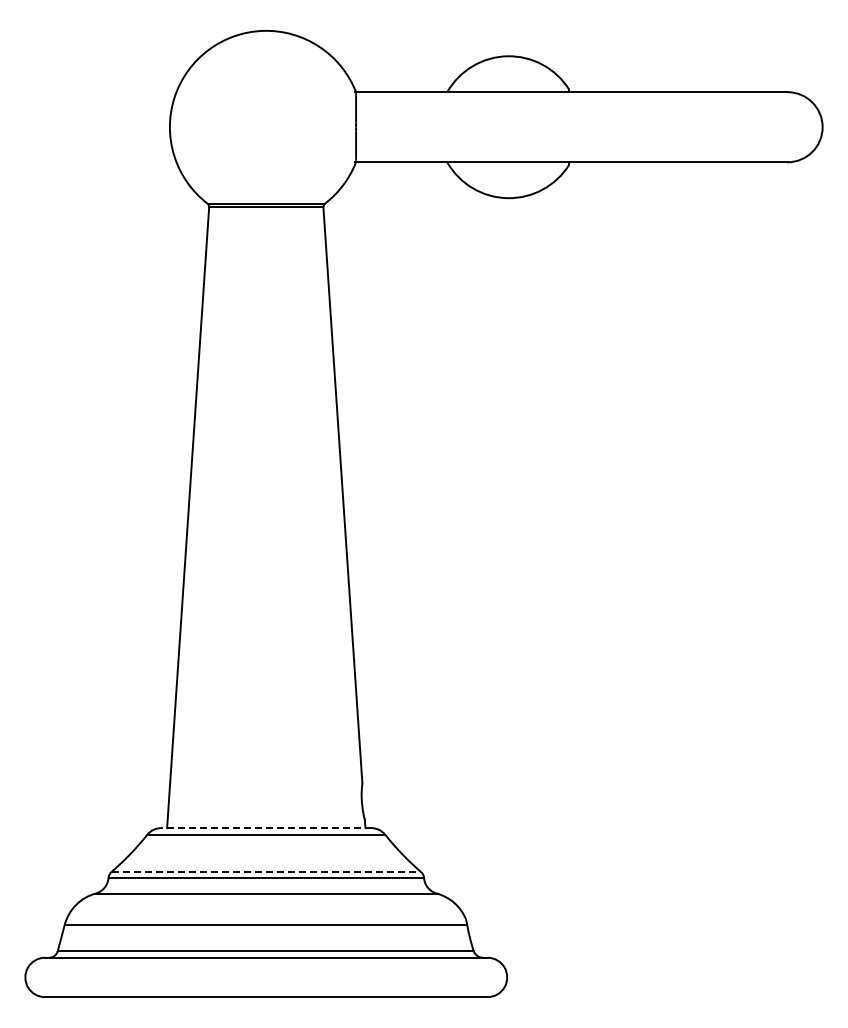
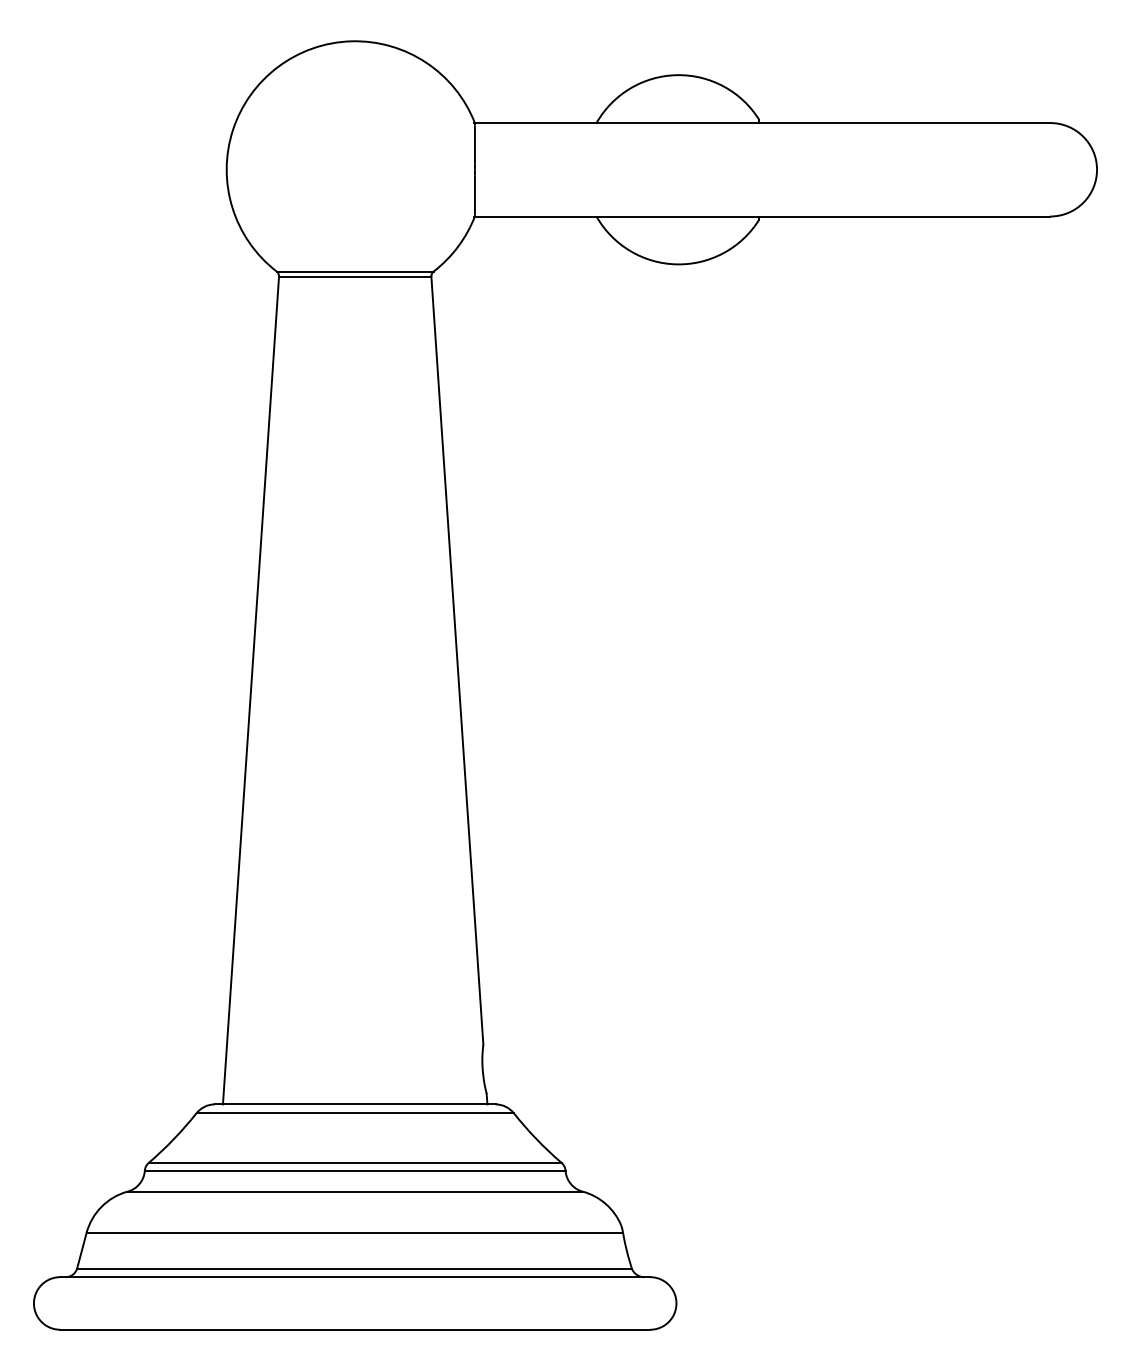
line: (265, 828) -> (354, 1104), dashed -> solid
line: (266, 871) -> (355, 1162), dashed -> solid

